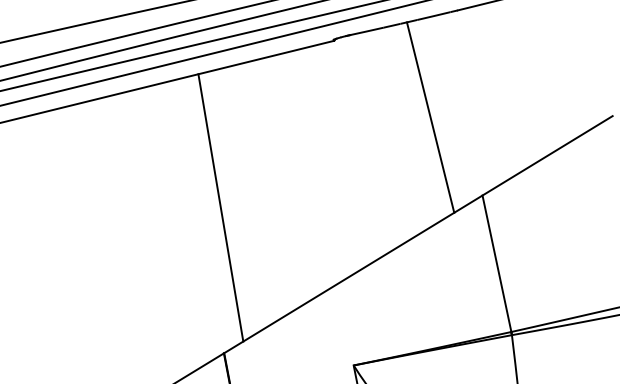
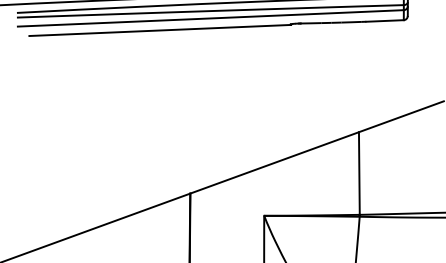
line: (429, 117) -> (337, 80), removed
line: (220, 207) -> (205, 108), removed

